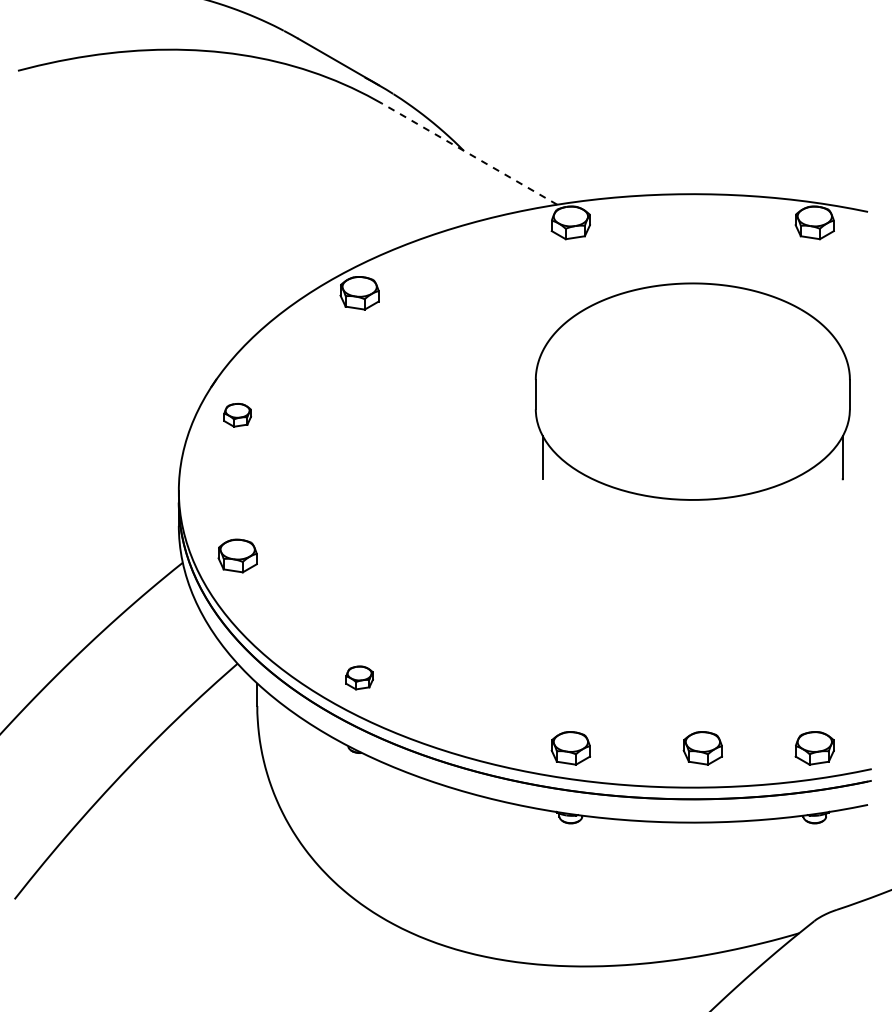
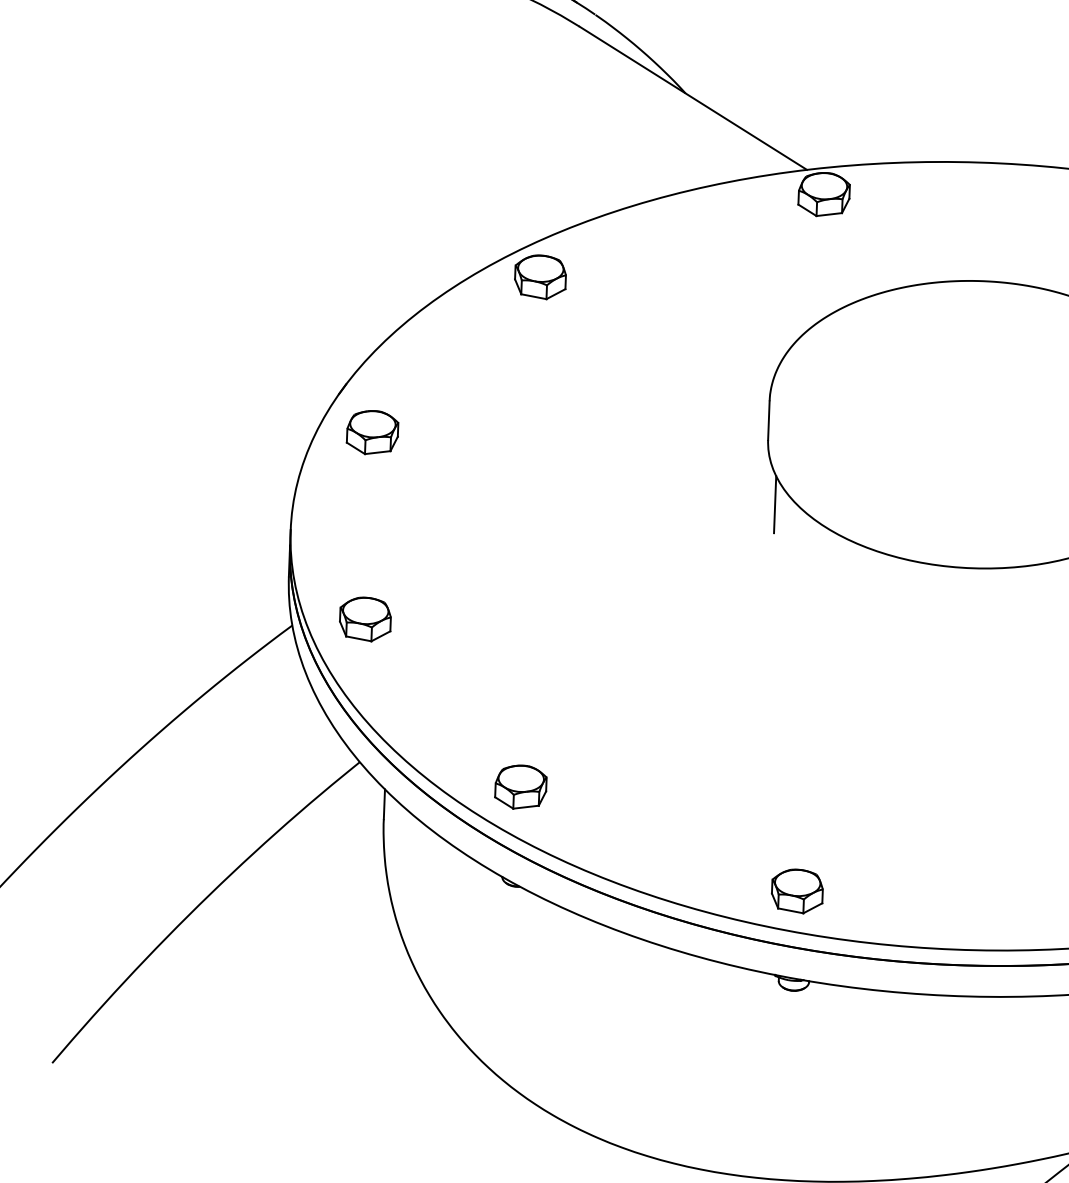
line: (469, 153) -> (693, 97), dashed -> solid
part: (237, 415) -> (372, 433), size x1.43
part: (359, 677) -> (520, 786), size x1.43
part: (702, 748) -> (971, 898), removed

